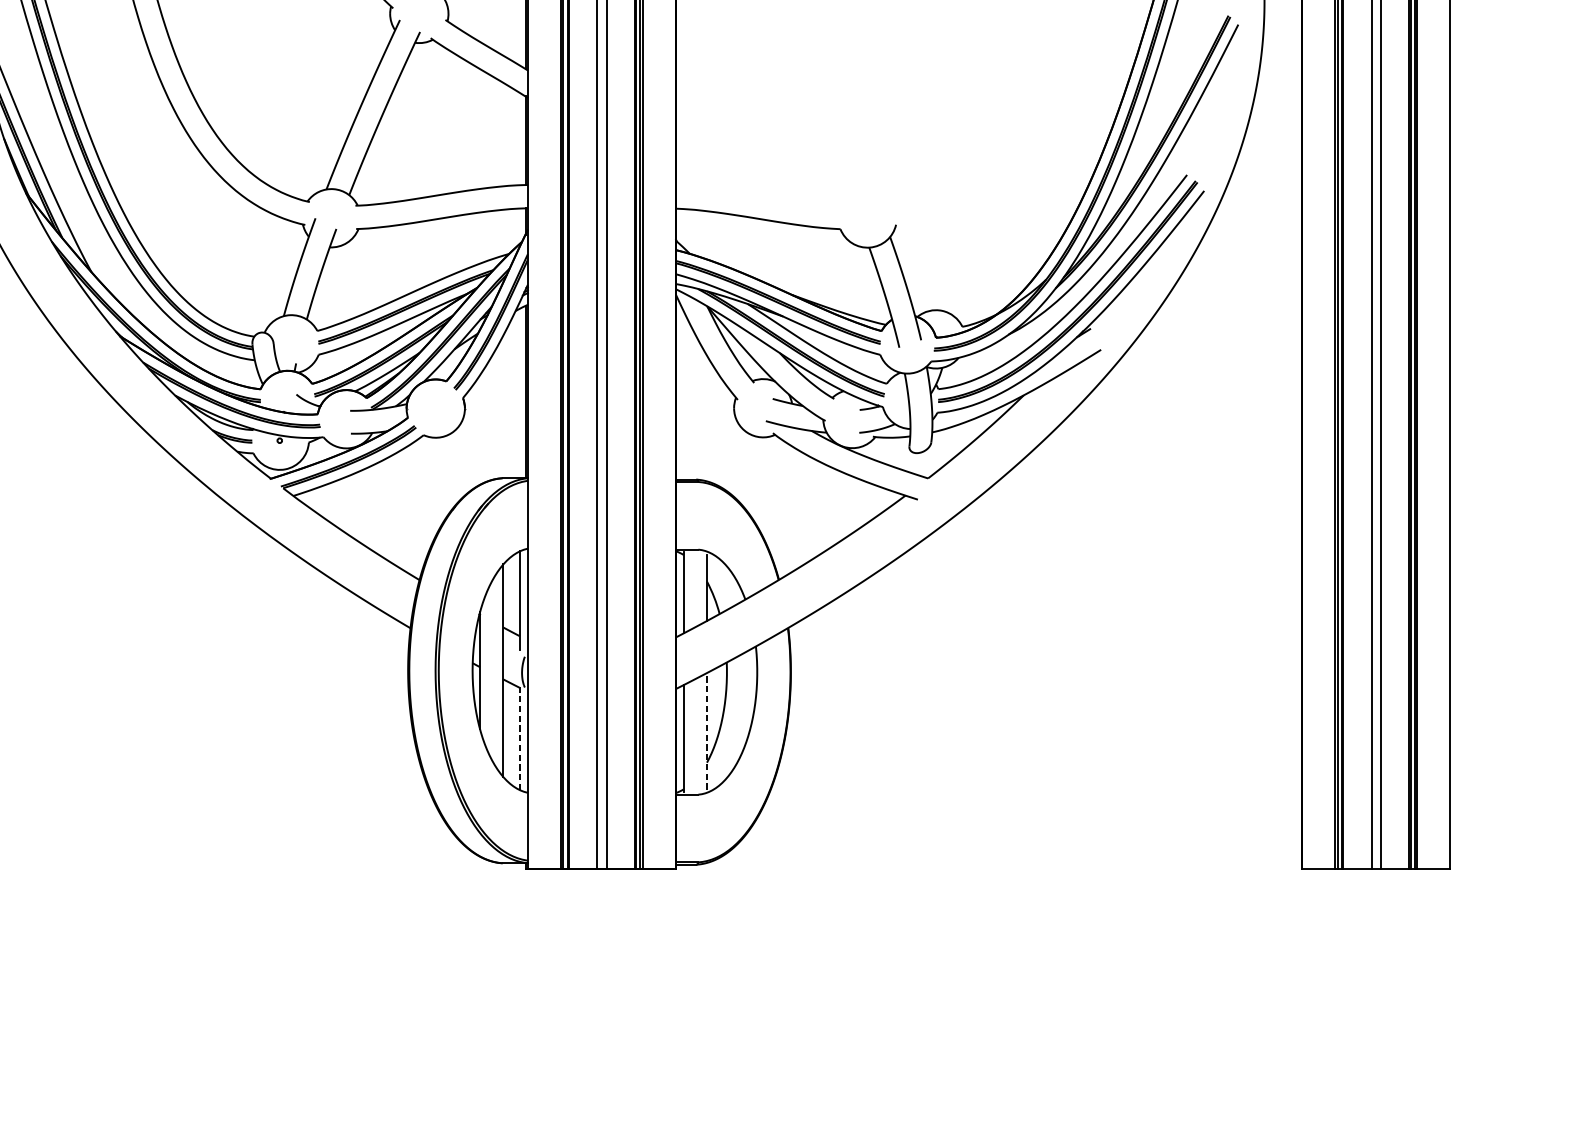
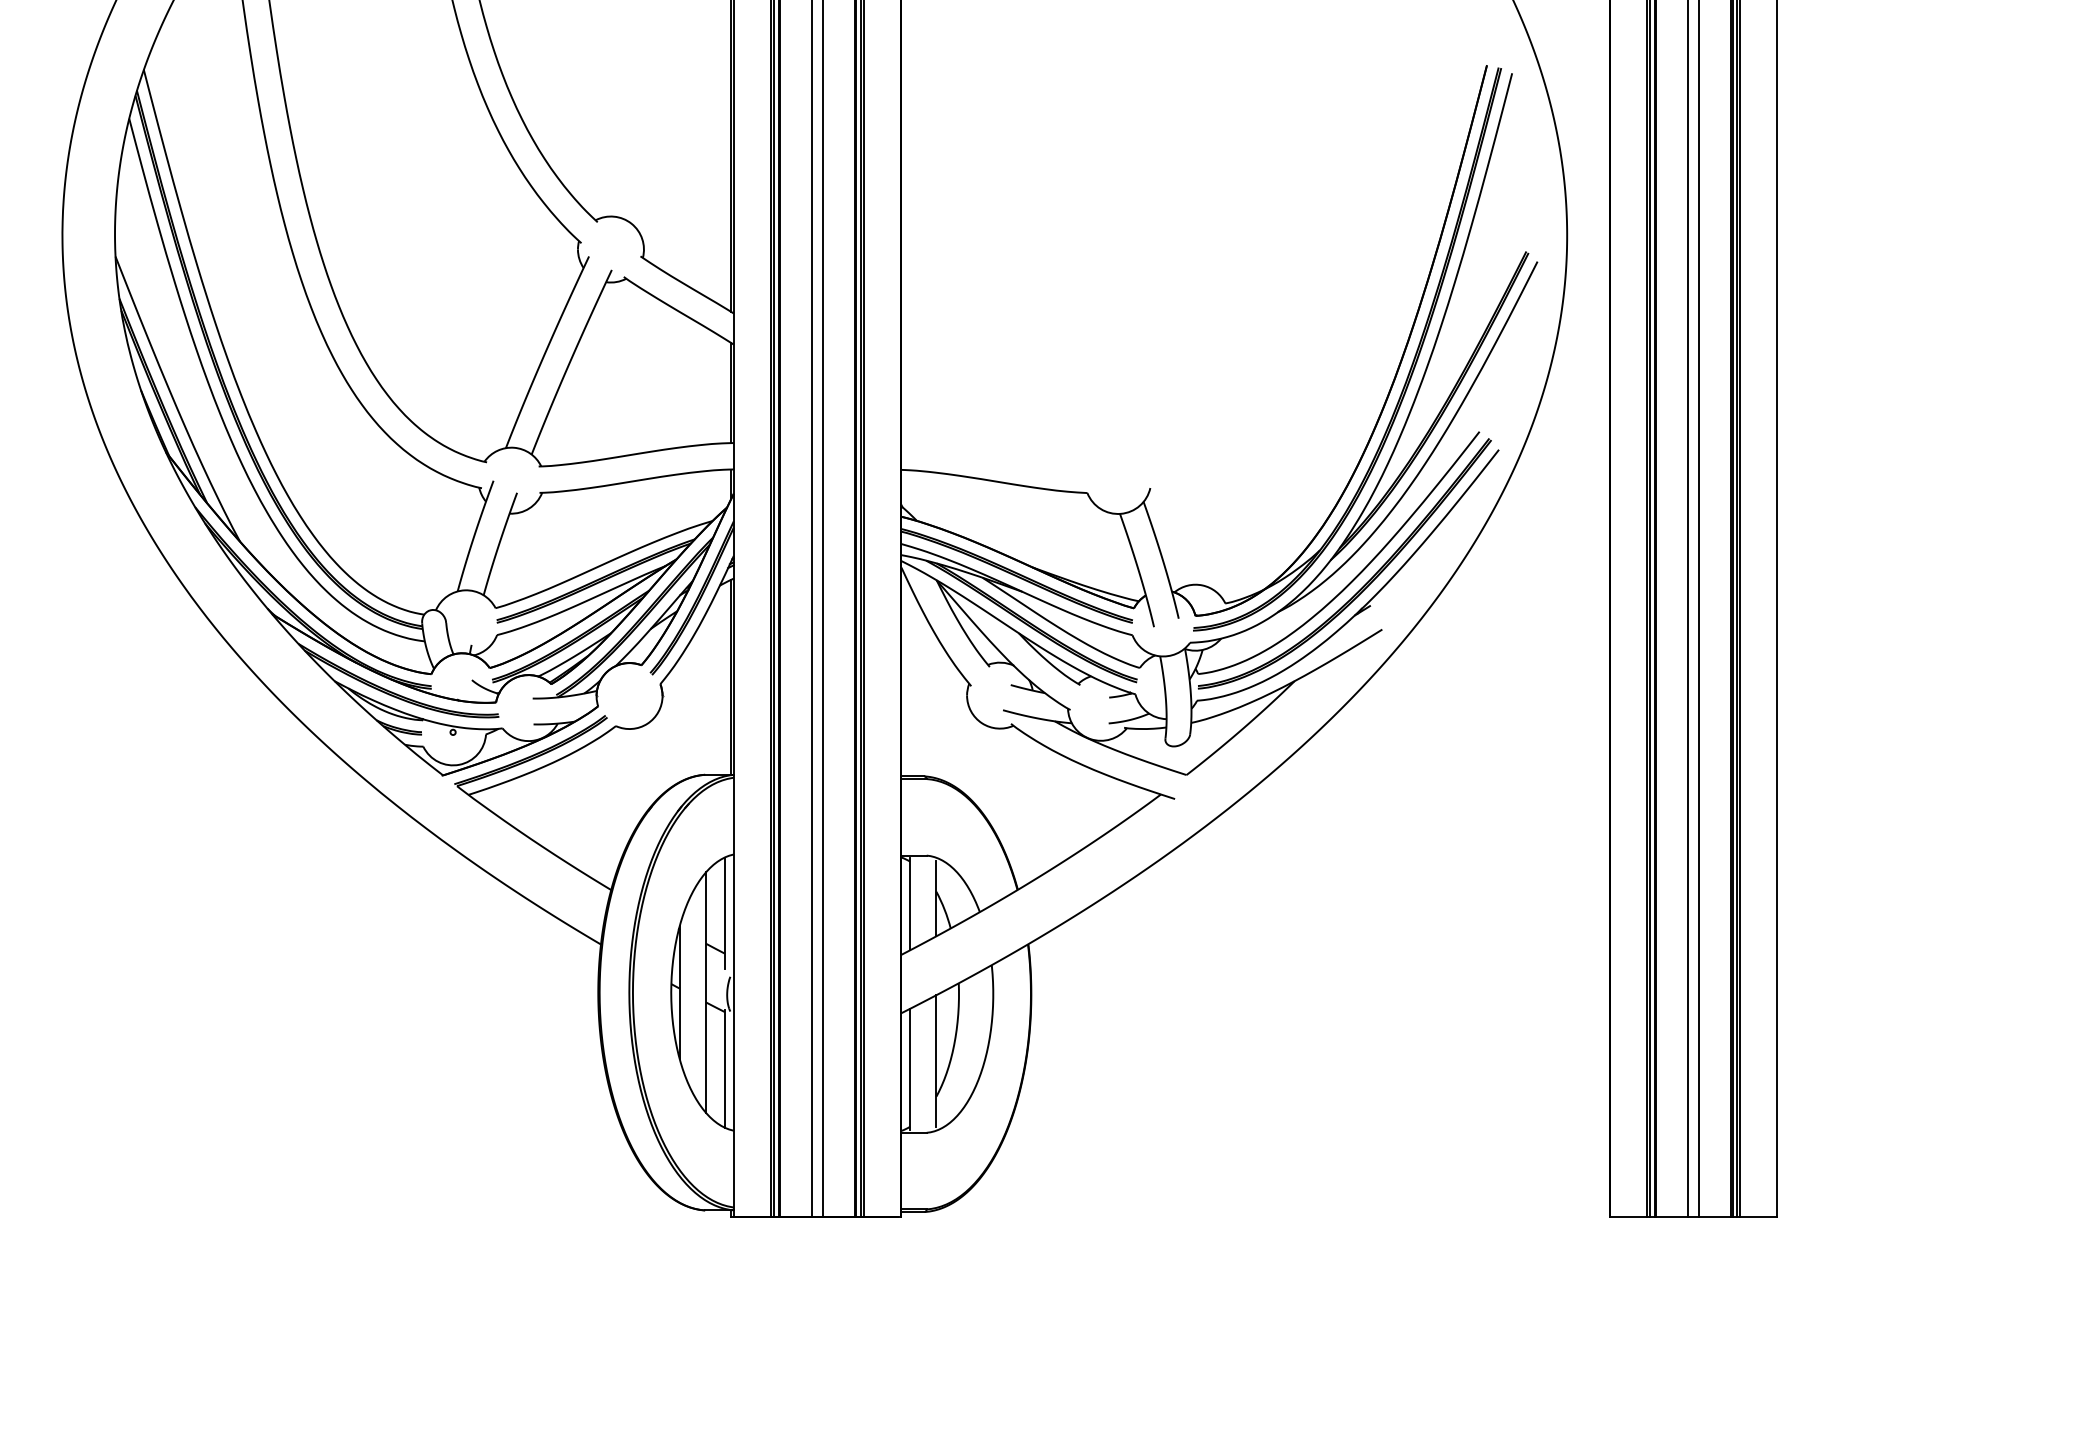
line: (707, 731) -> (936, 1061), dashed -> solid
line: (519, 738) -> (724, 1069), dashed -> solid

